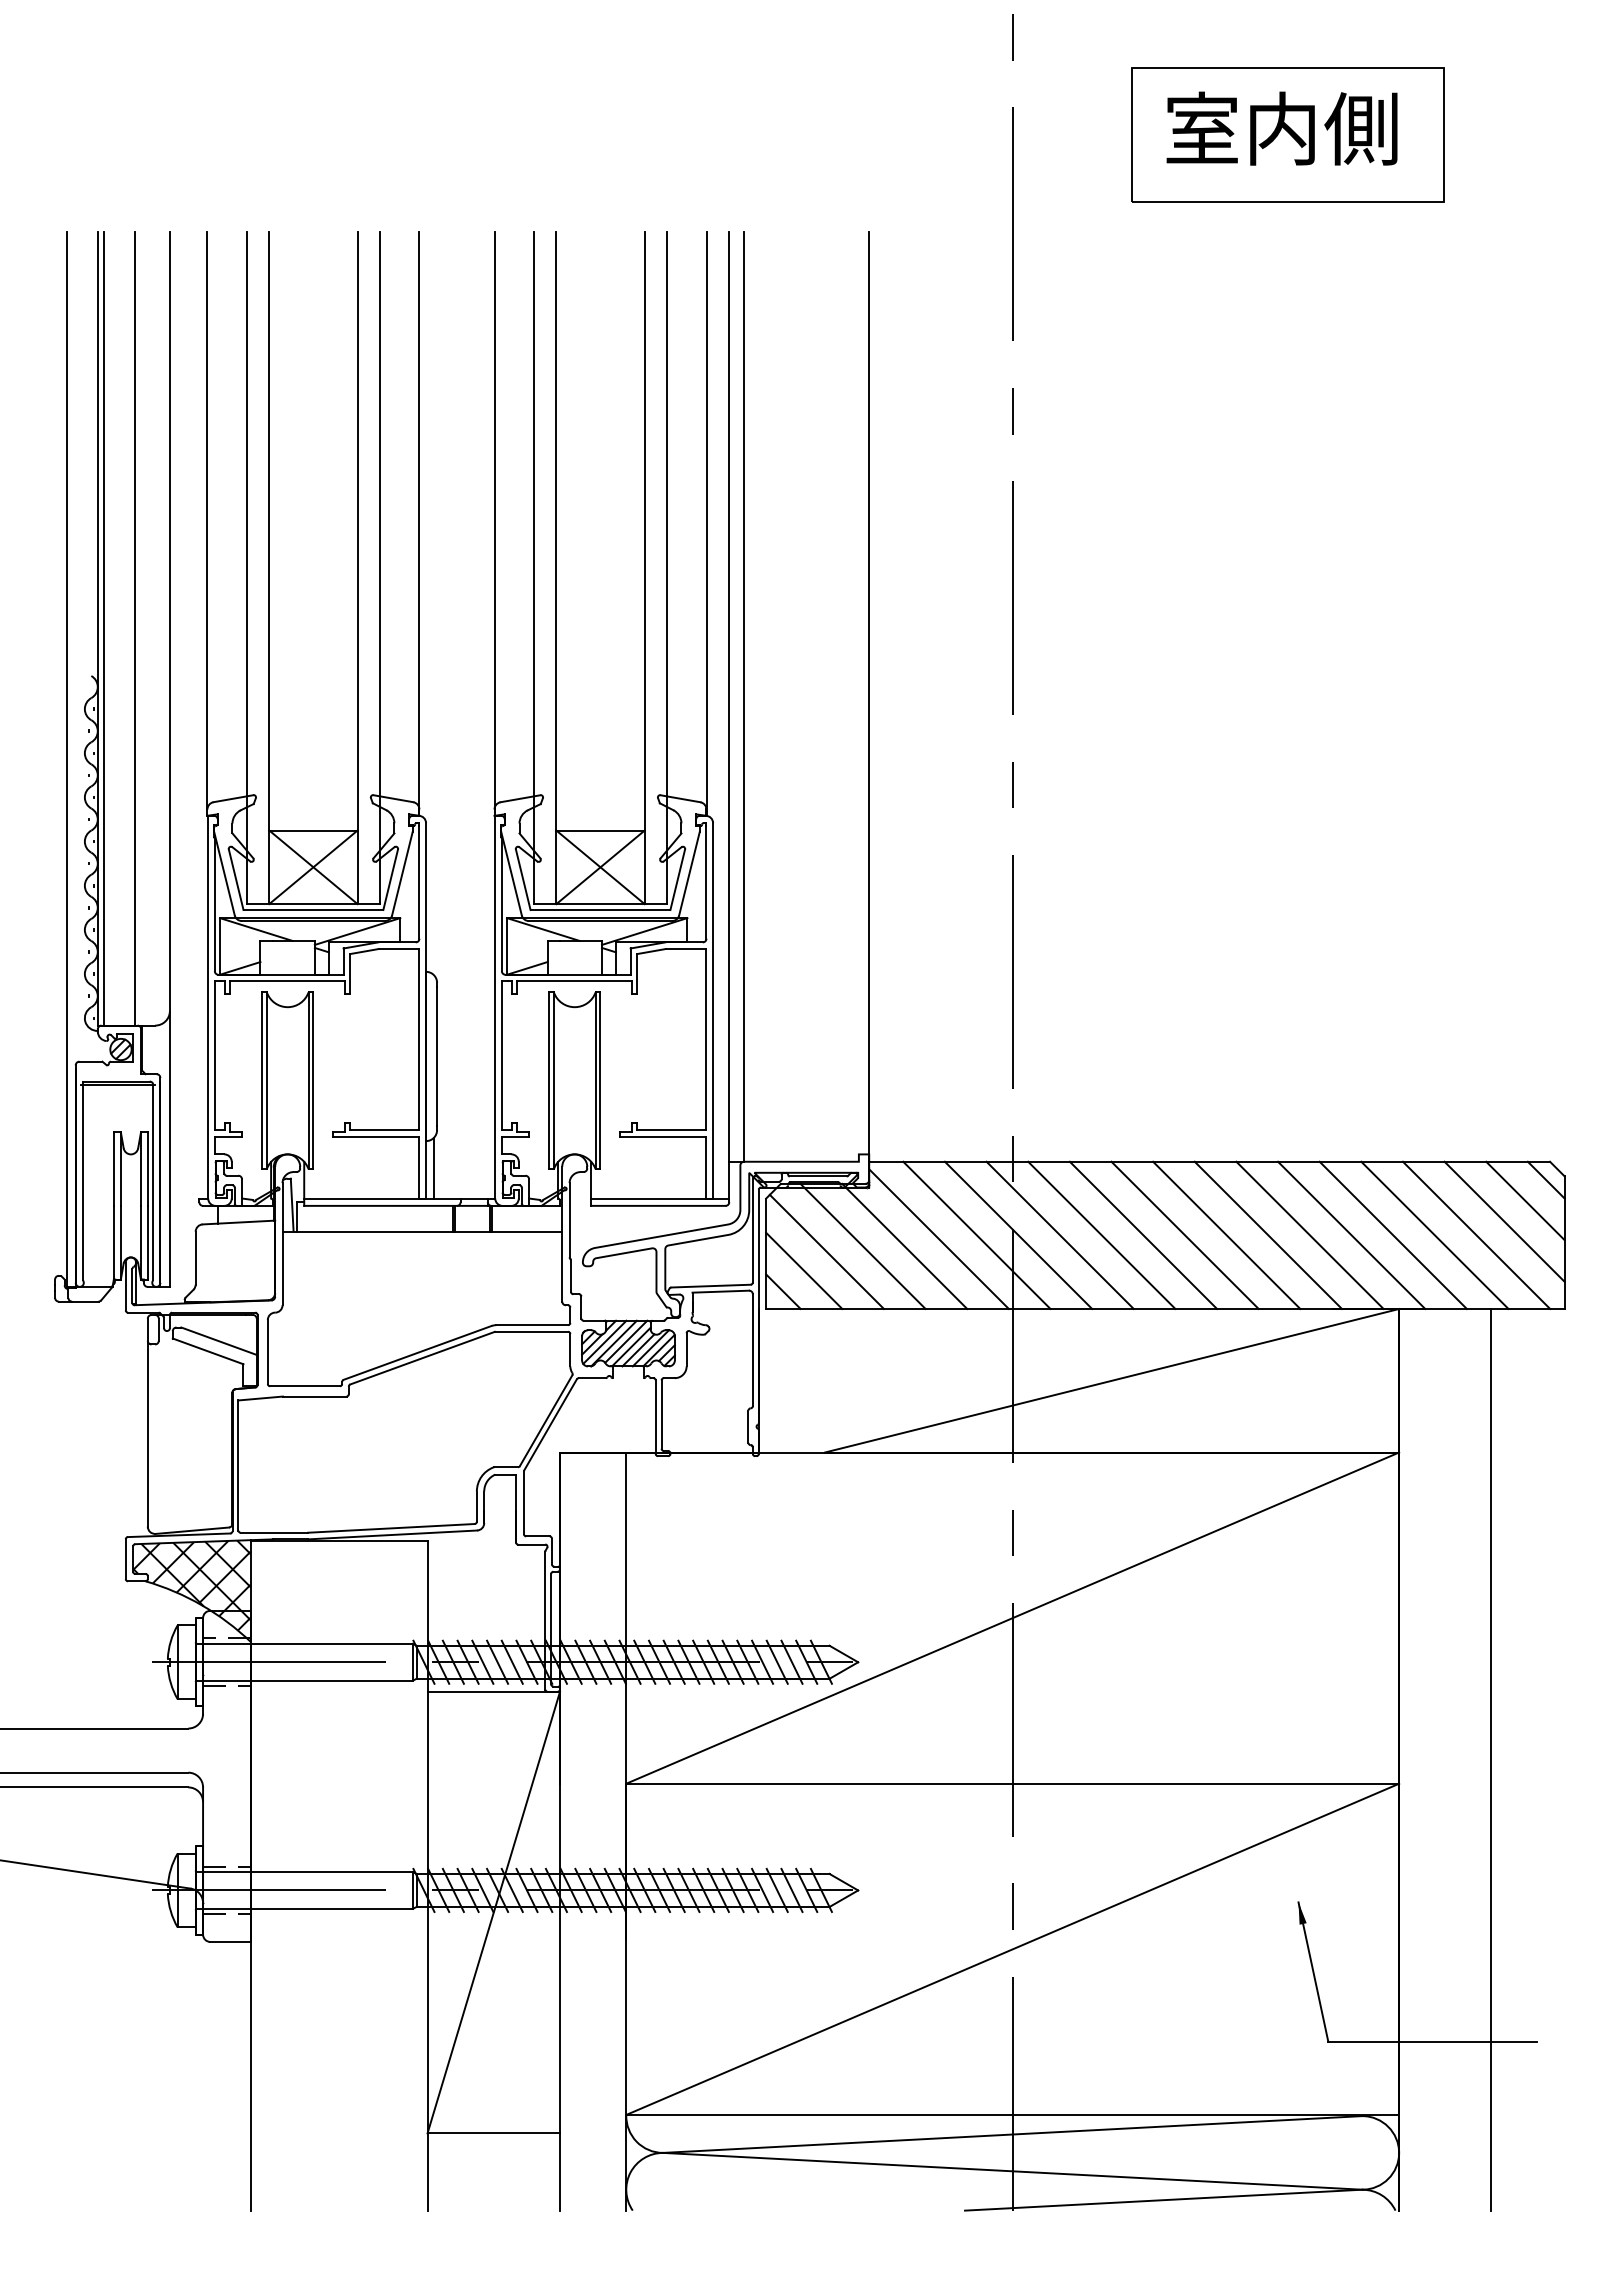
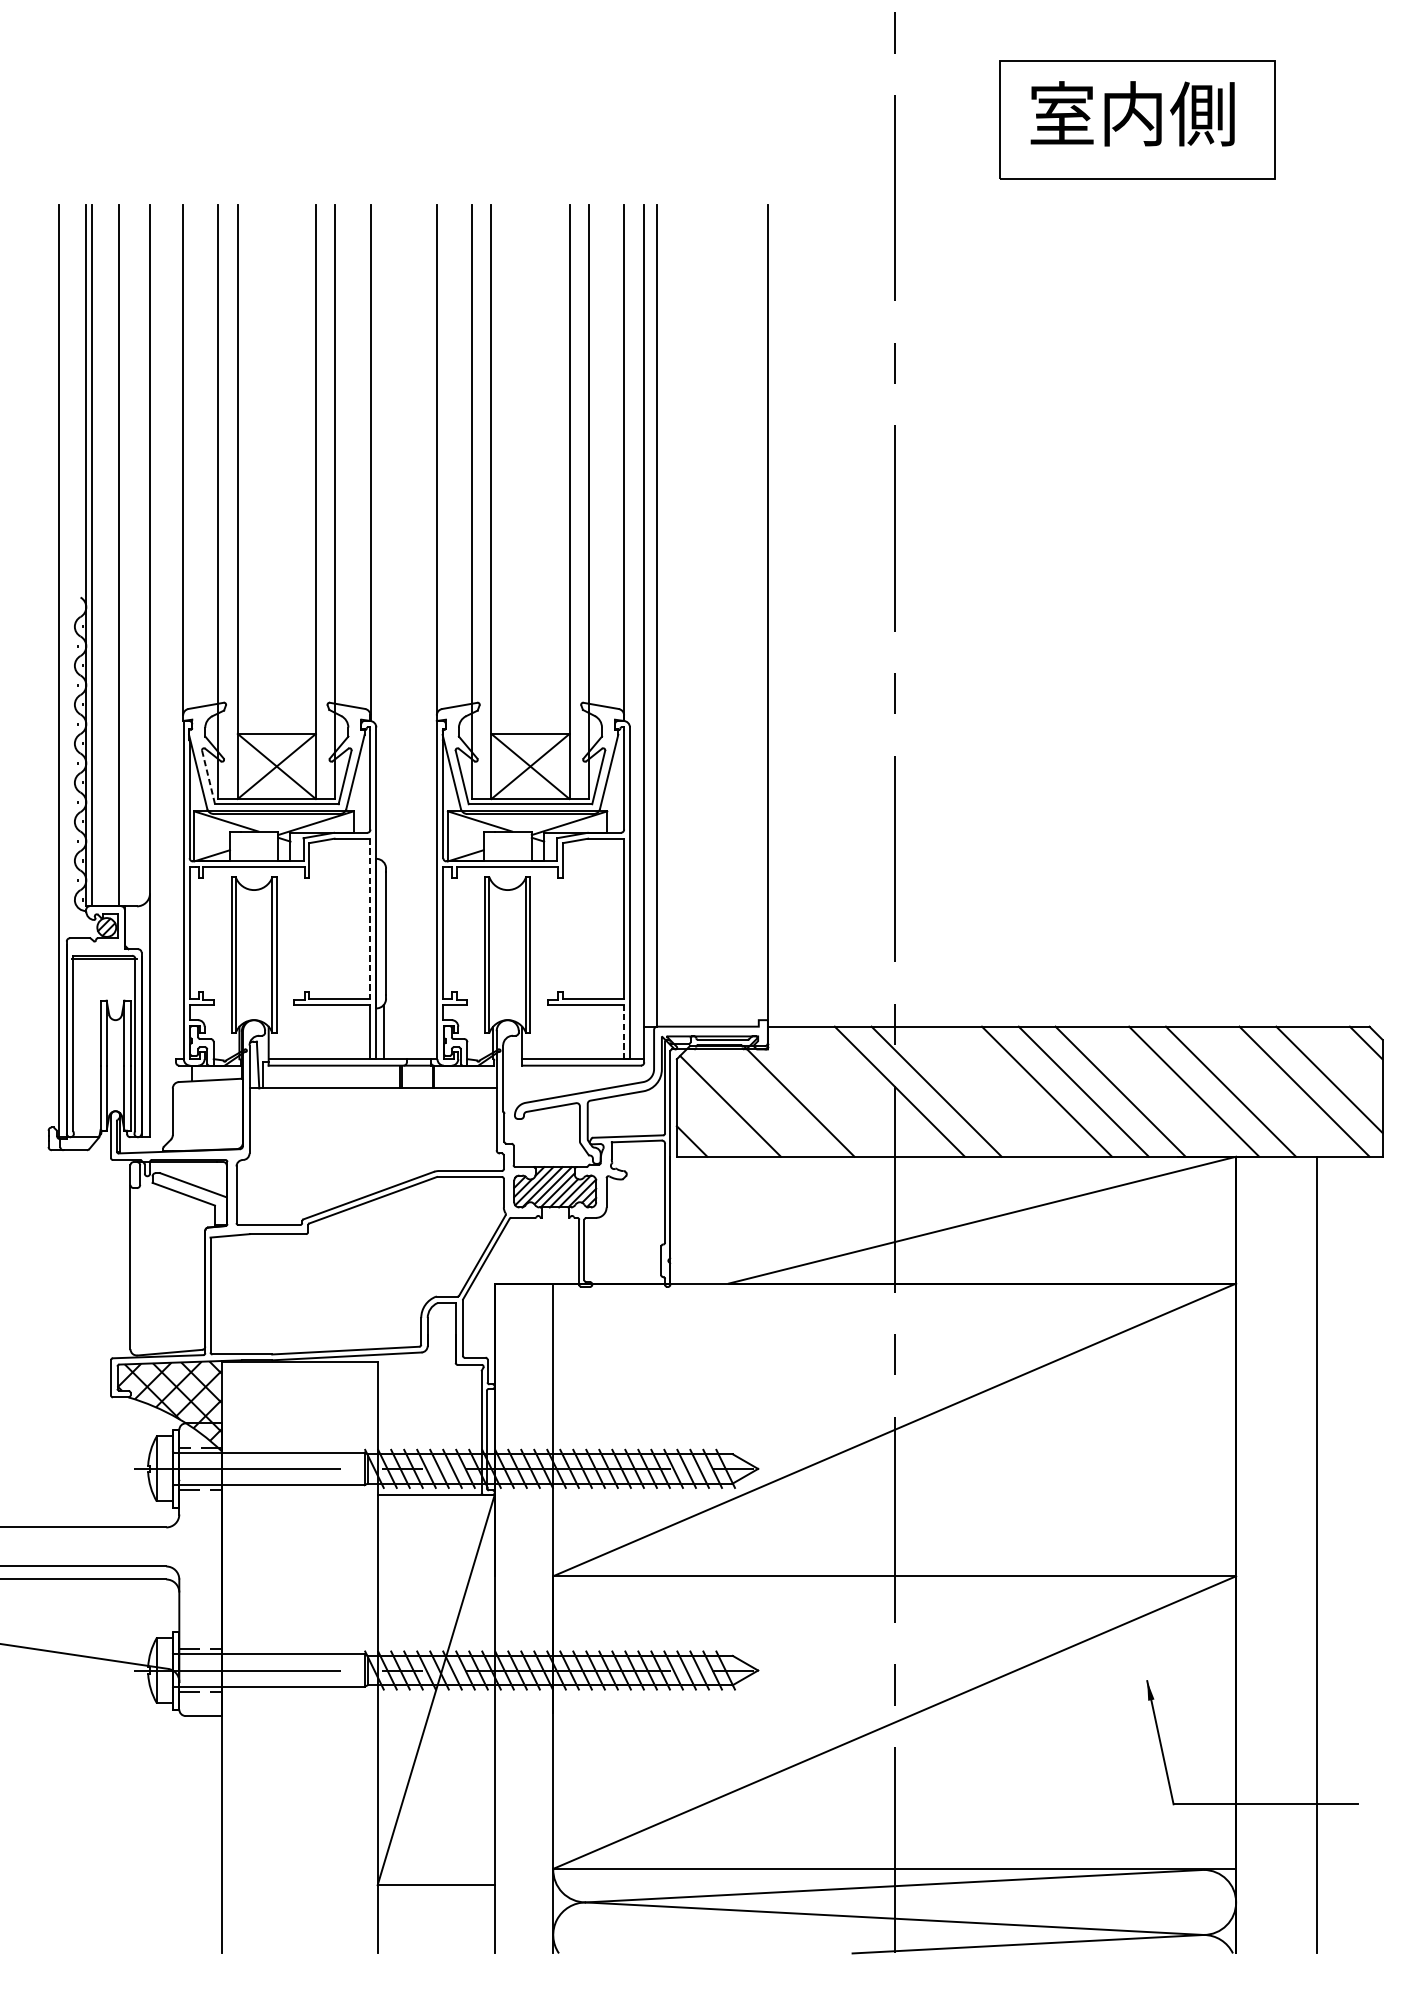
line: (236, 880) -> (208, 778), solid -> dashed
line: (419, 1039) -> (370, 918), solid -> dashed
line: (706, 1167) -> (624, 1031), solid -> dashed
line: (1525, 1200) -> (1347, 1060), removed
line: (976, 1234) -> (862, 1090), removed
line: (1101, 1234) -> (973, 1090), removed
line: (1143, 1234) -> (1010, 1090), removed
line: (1309, 1234) -> (1156, 1090), removed
line: (1434, 1234) -> (1267, 1090), removed
line: (938, 1238) -> (829, 1094), removed
line: (862, 1245) -> (761, 1100), removed
line: (804, 1270) -> (710, 1122), removed

